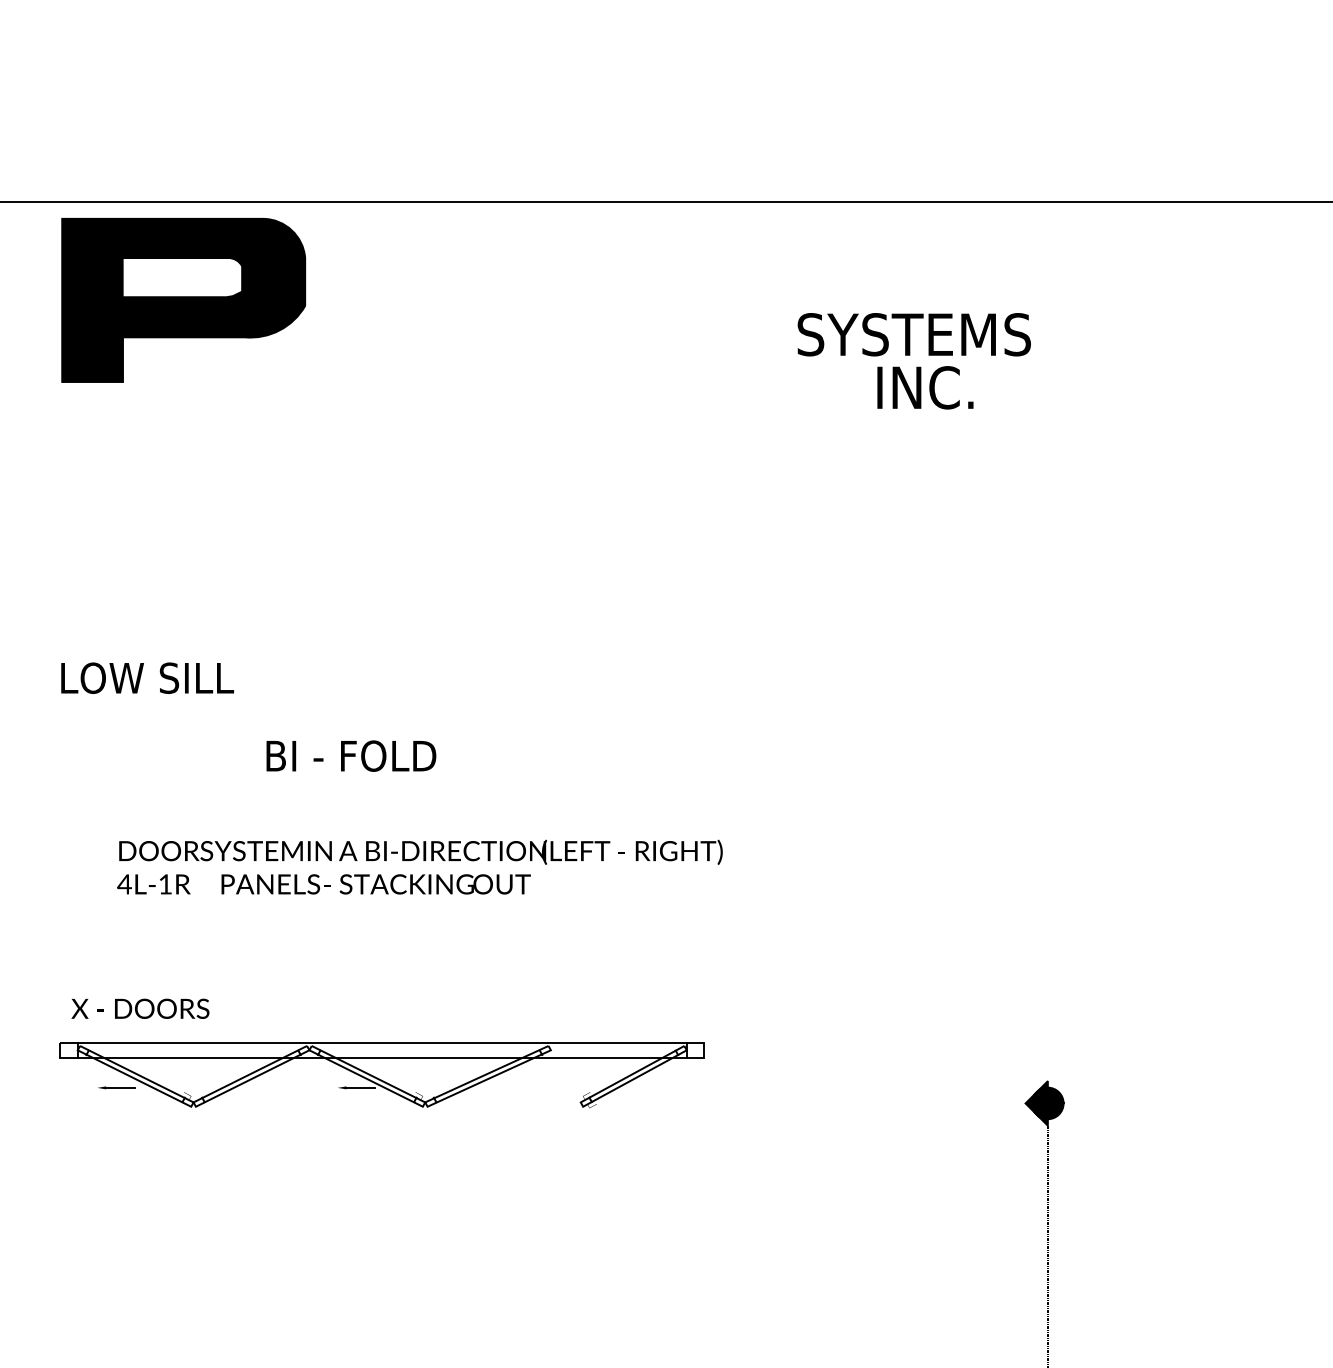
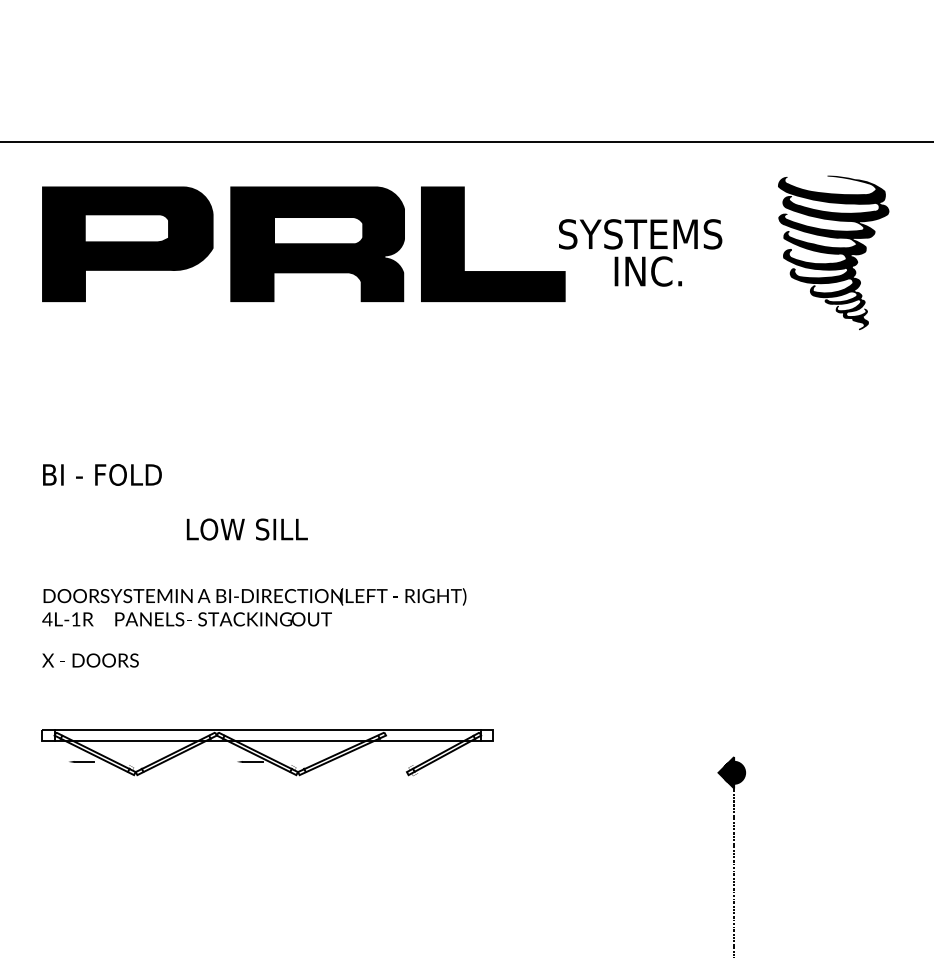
part: (183, 300) -> (127, 244), moved
part: (453, 349) -> (317, 244), added
fill: (1189, 360) -> (833, 252), added
part: (704, 387) -> (493, 271), added
text: (148, 677) -> (104, 474), LOW SILL -> BI - FOLD
text: (354, 756) -> (248, 529), BI - FOLD -> LOW SILL
text: (420, 867) -> (254, 607), moved
text: (140, 1008) -> (90, 660), moved

